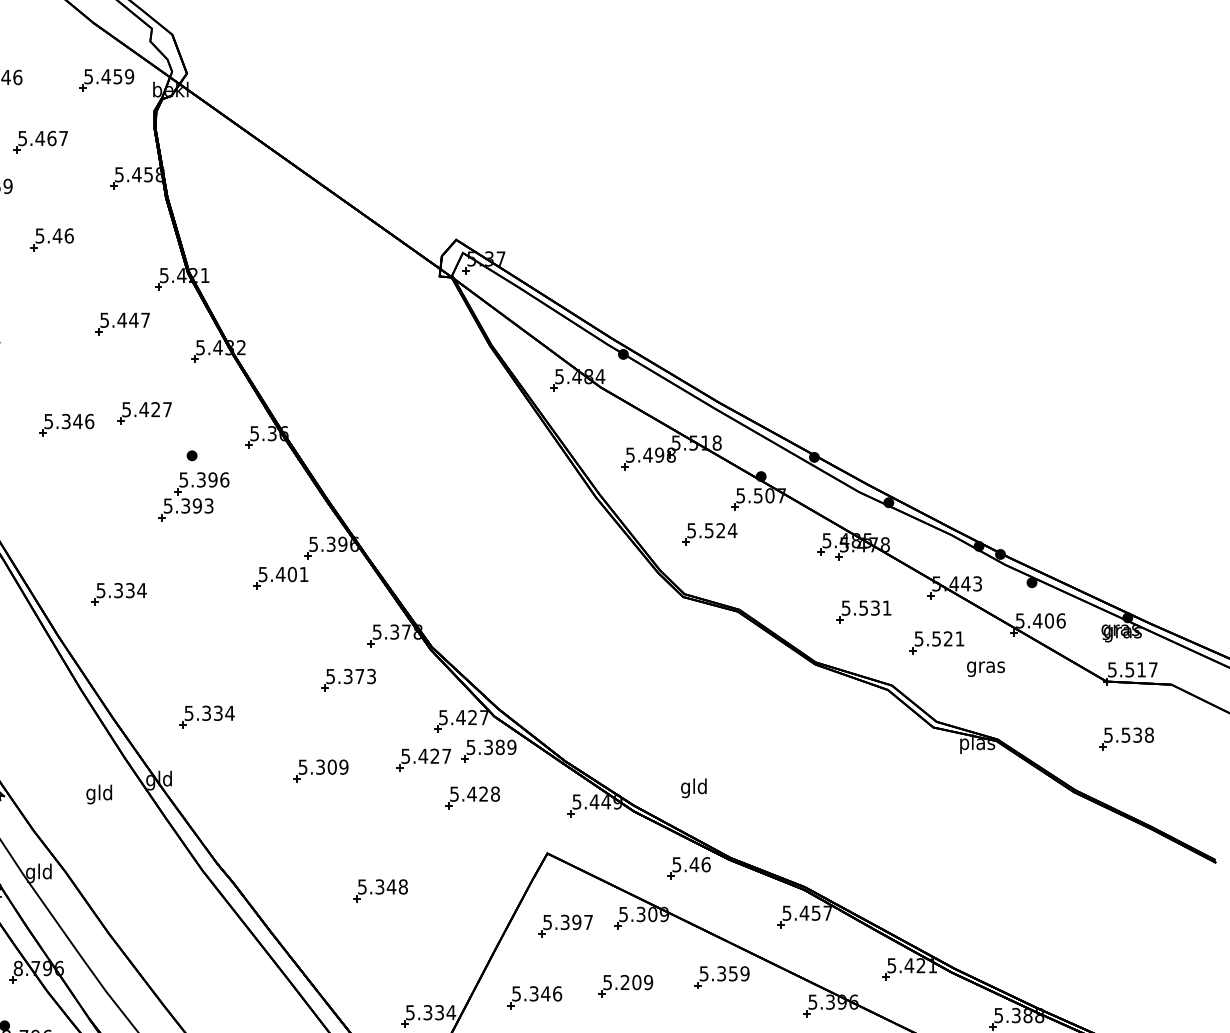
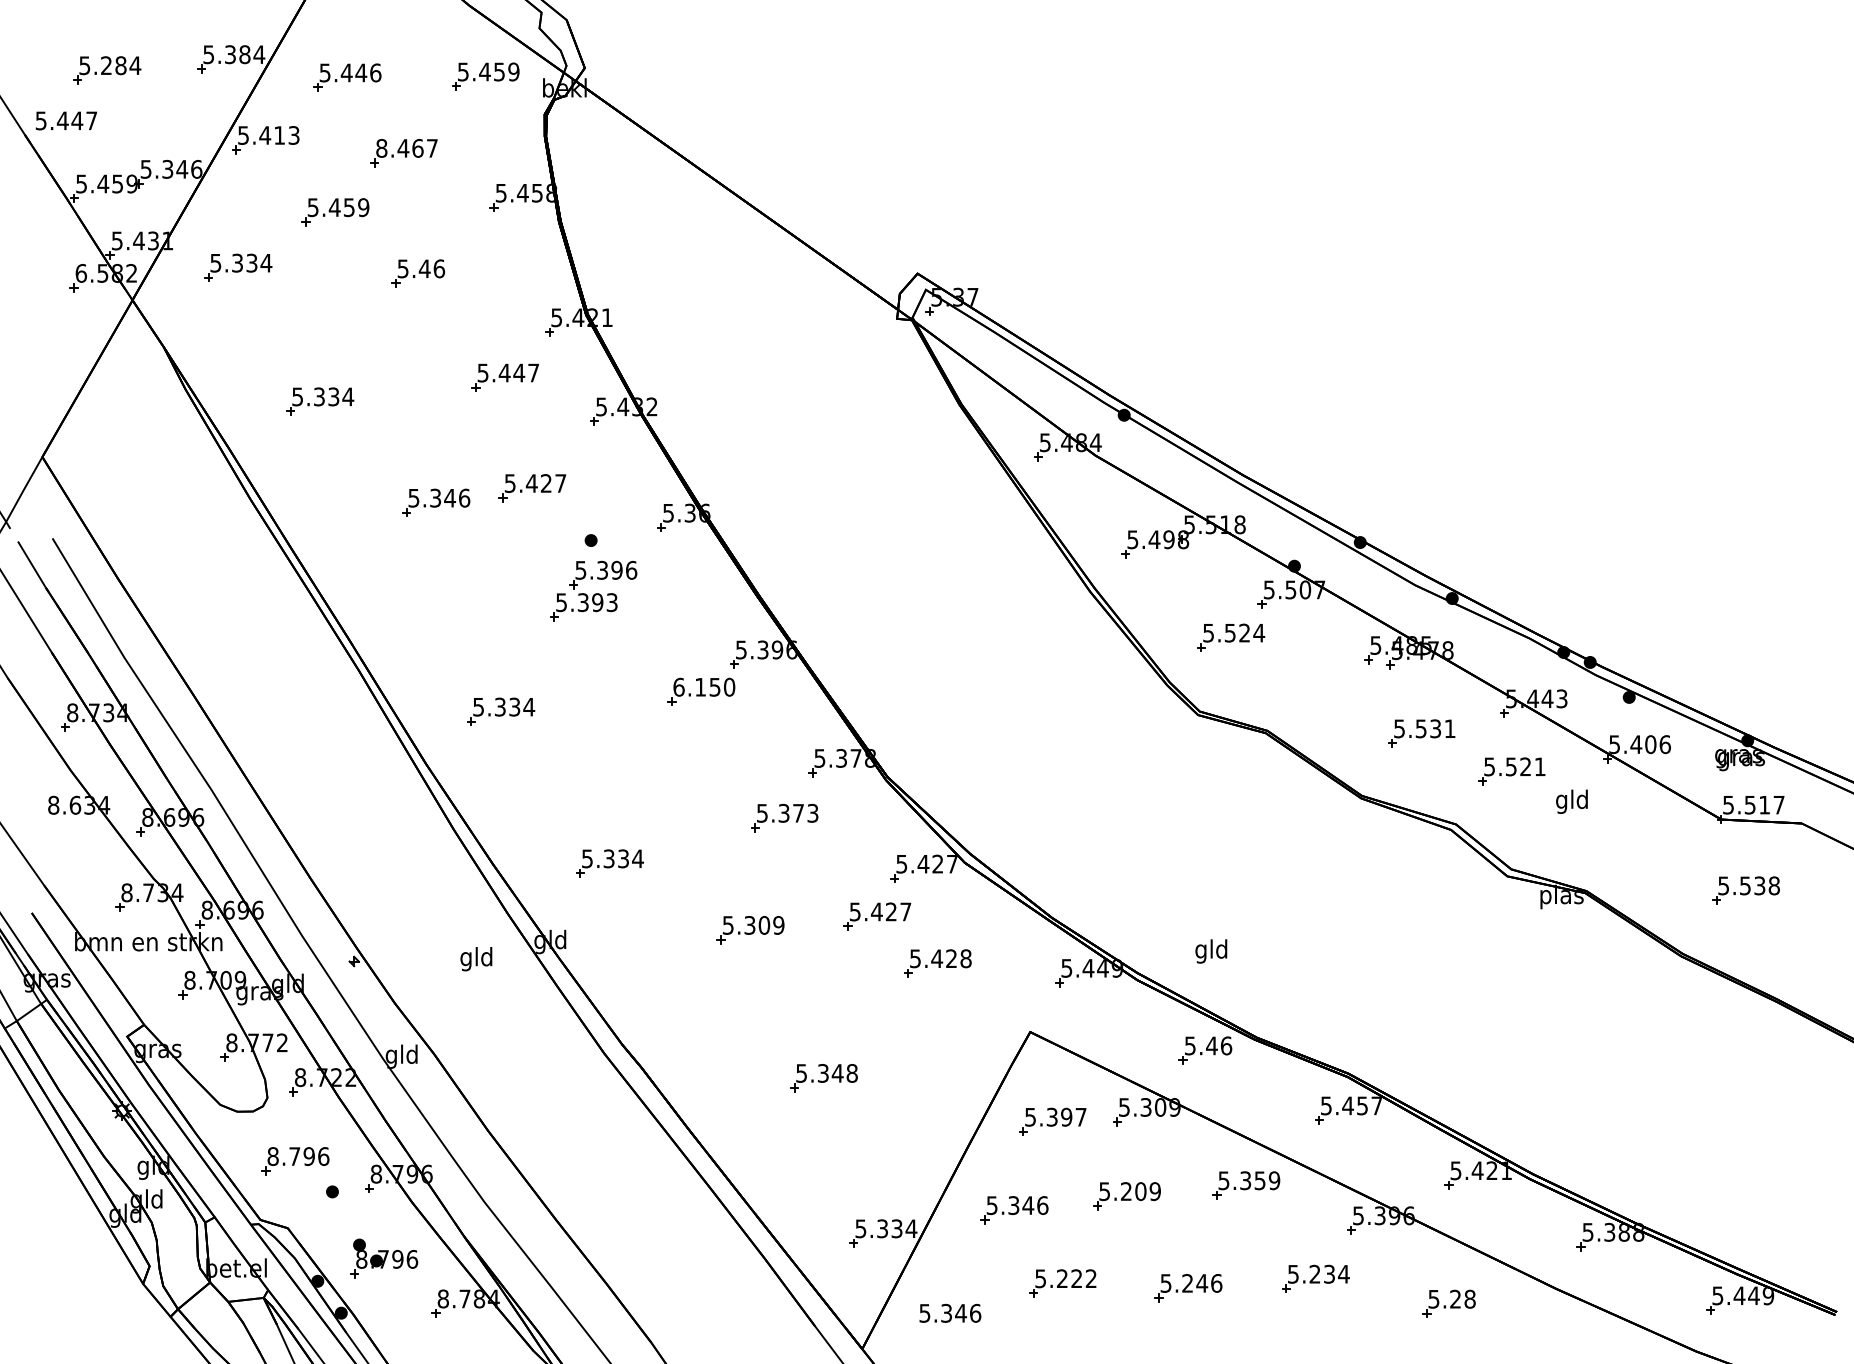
text: (22, 138) -> (381, 148), 5.467 -> 8.467
text: (283, 573) -> (704, 686), 5.401 -> 6.150
text: (985, 666) -> (1571, 801), gras -> gld
part: (489, 751) -> (958, 905), removed

